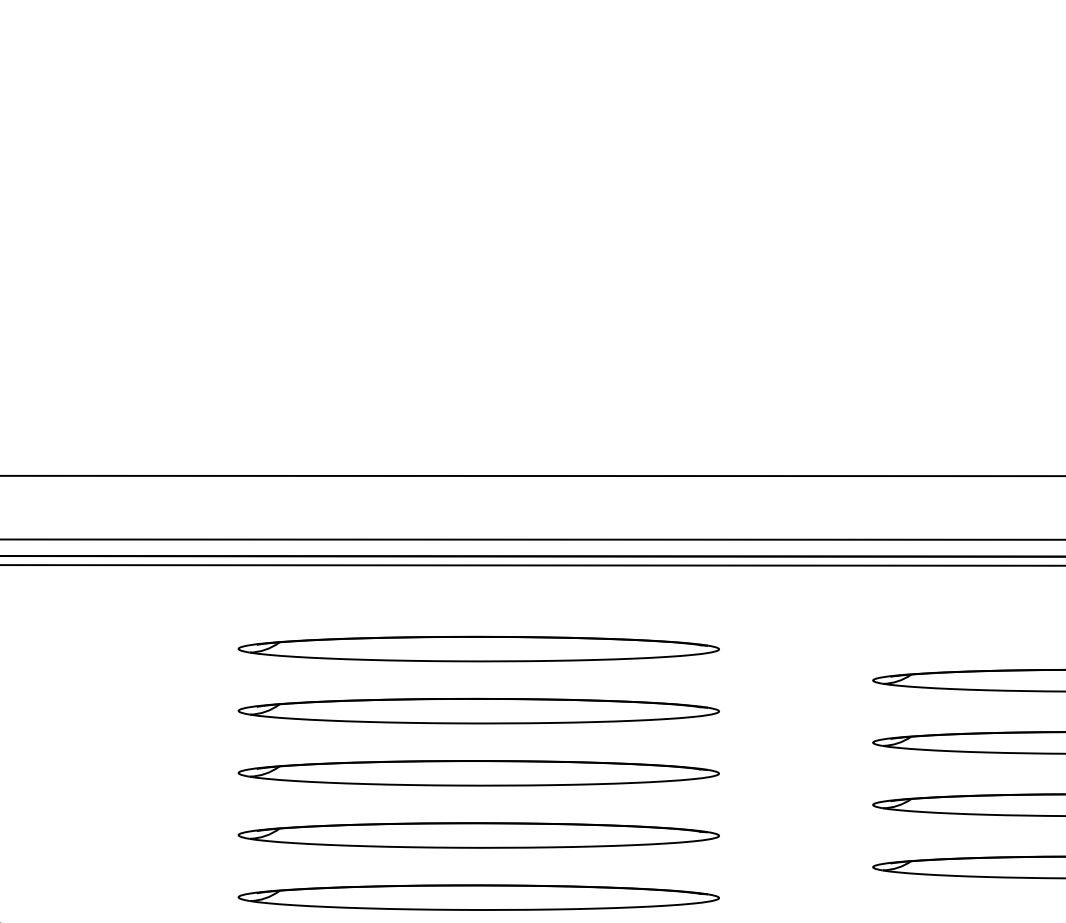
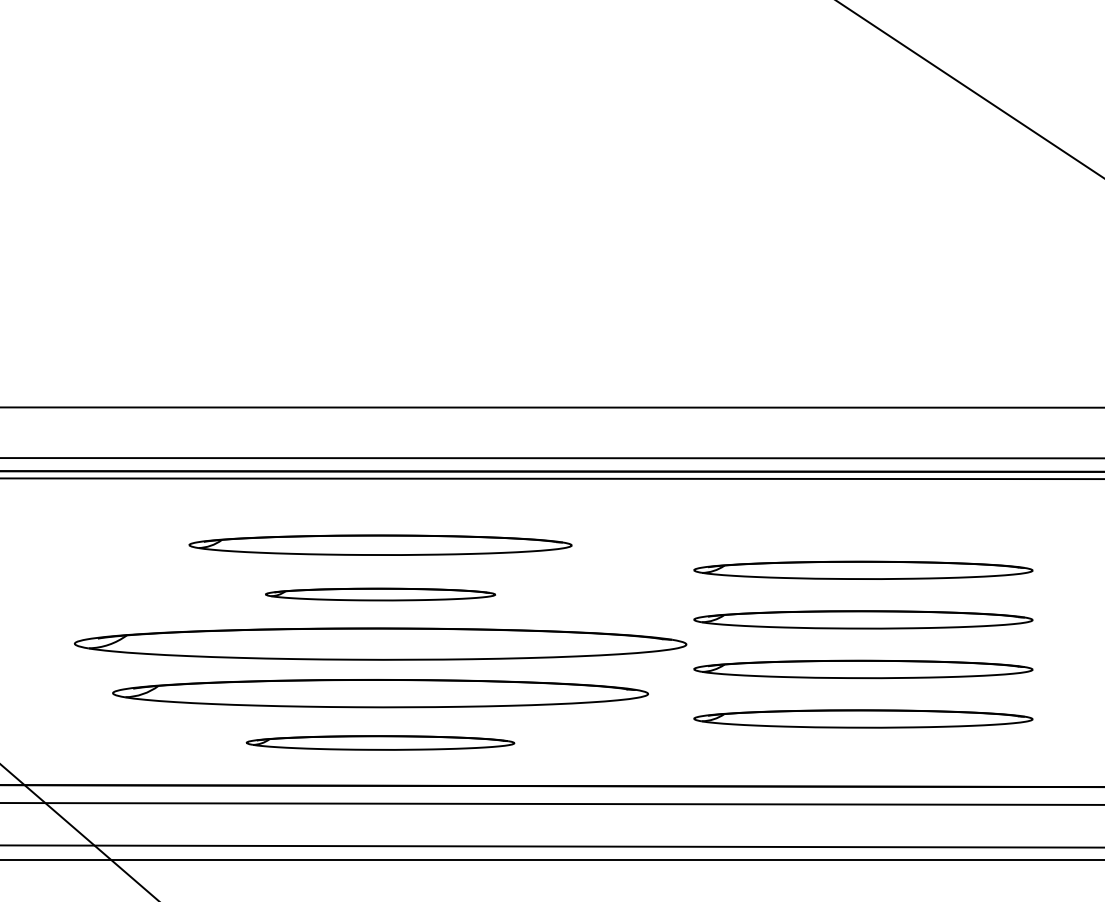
part: (478, 710) -> (380, 594), size x0.6
part: (478, 772) -> (380, 643), size x1.6
part: (478, 835) -> (380, 693), size x1.4
part: (478, 897) -> (380, 742), size x0.7

